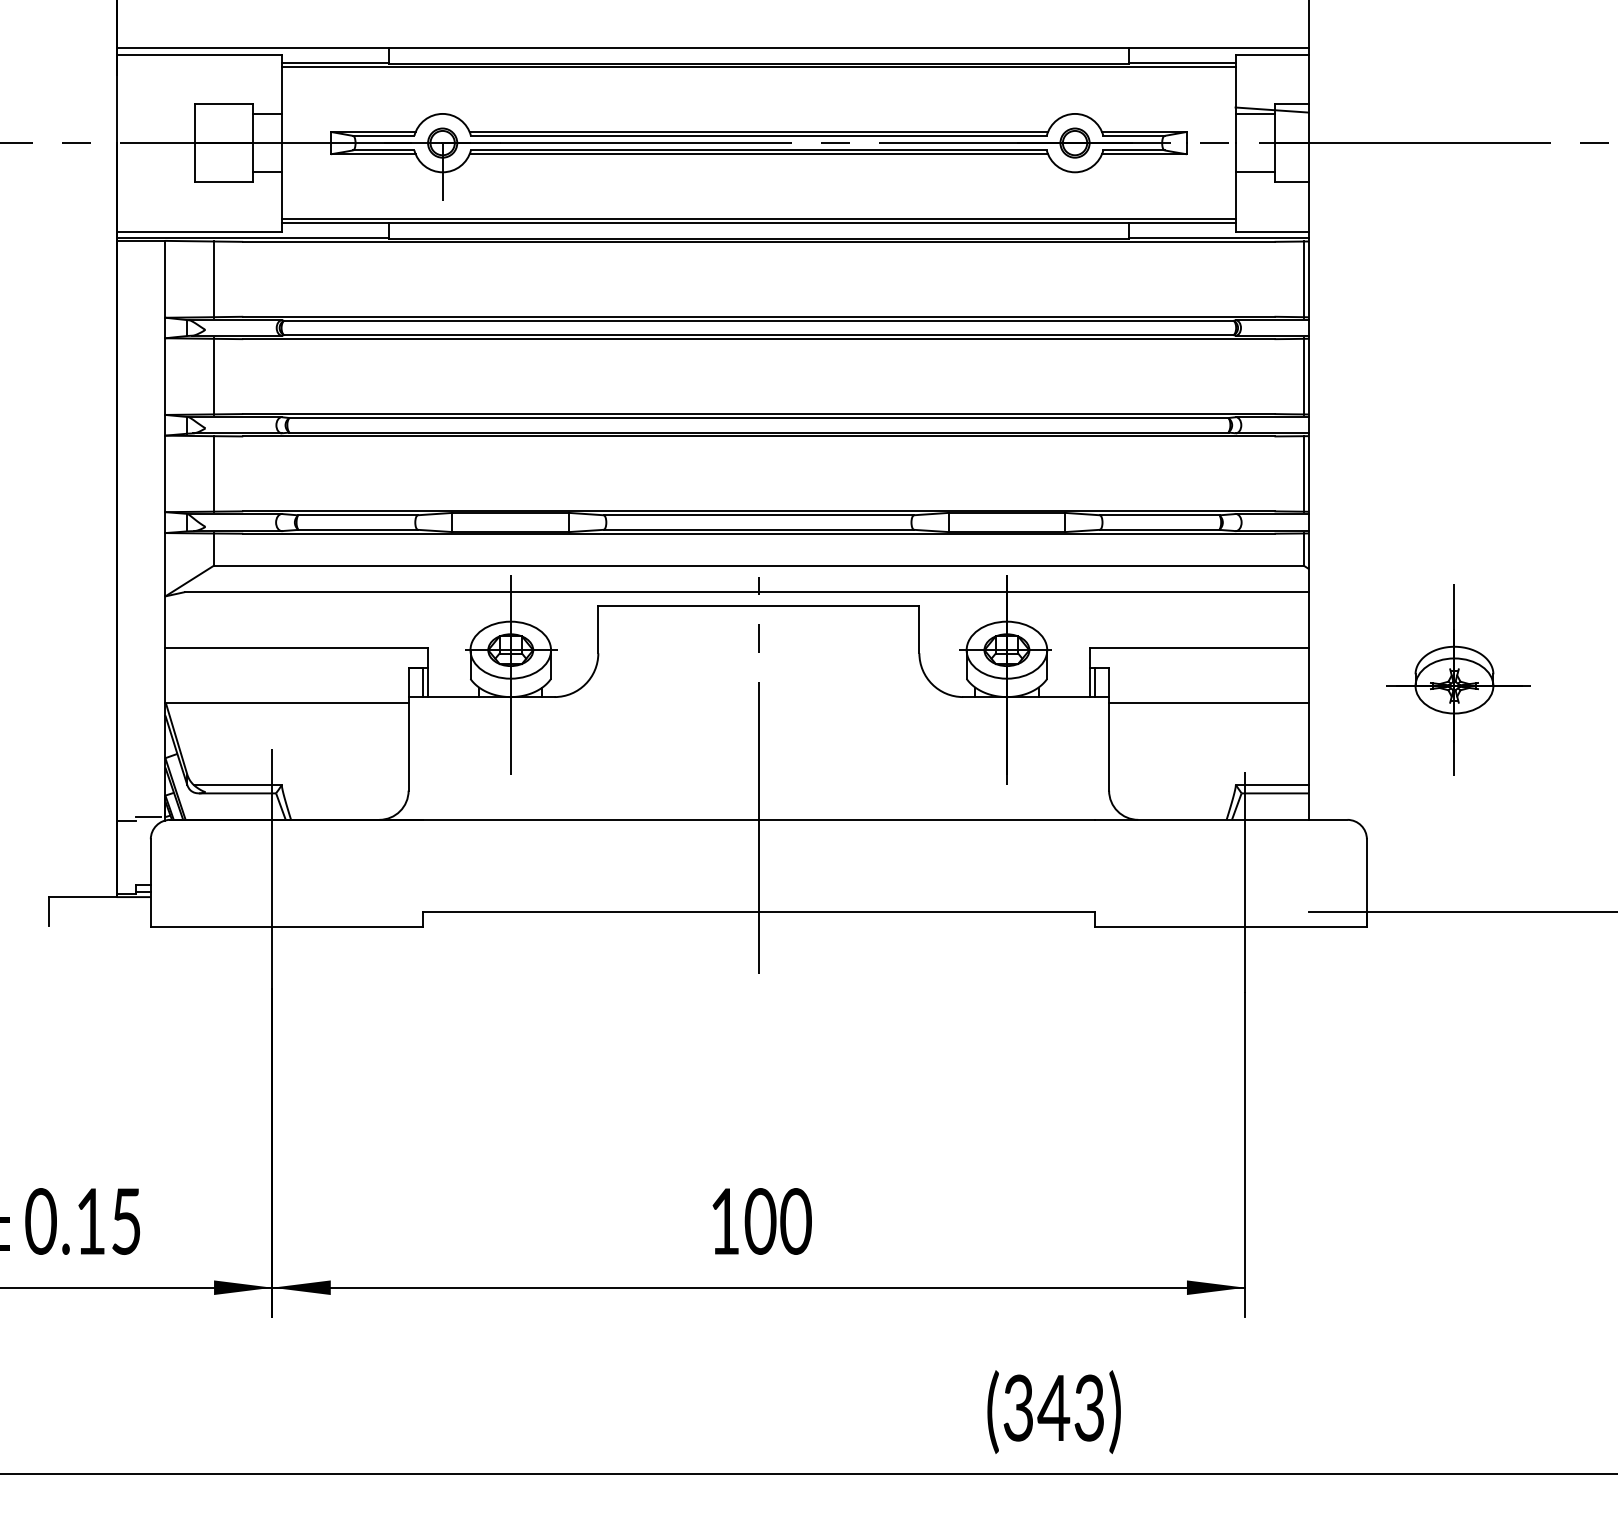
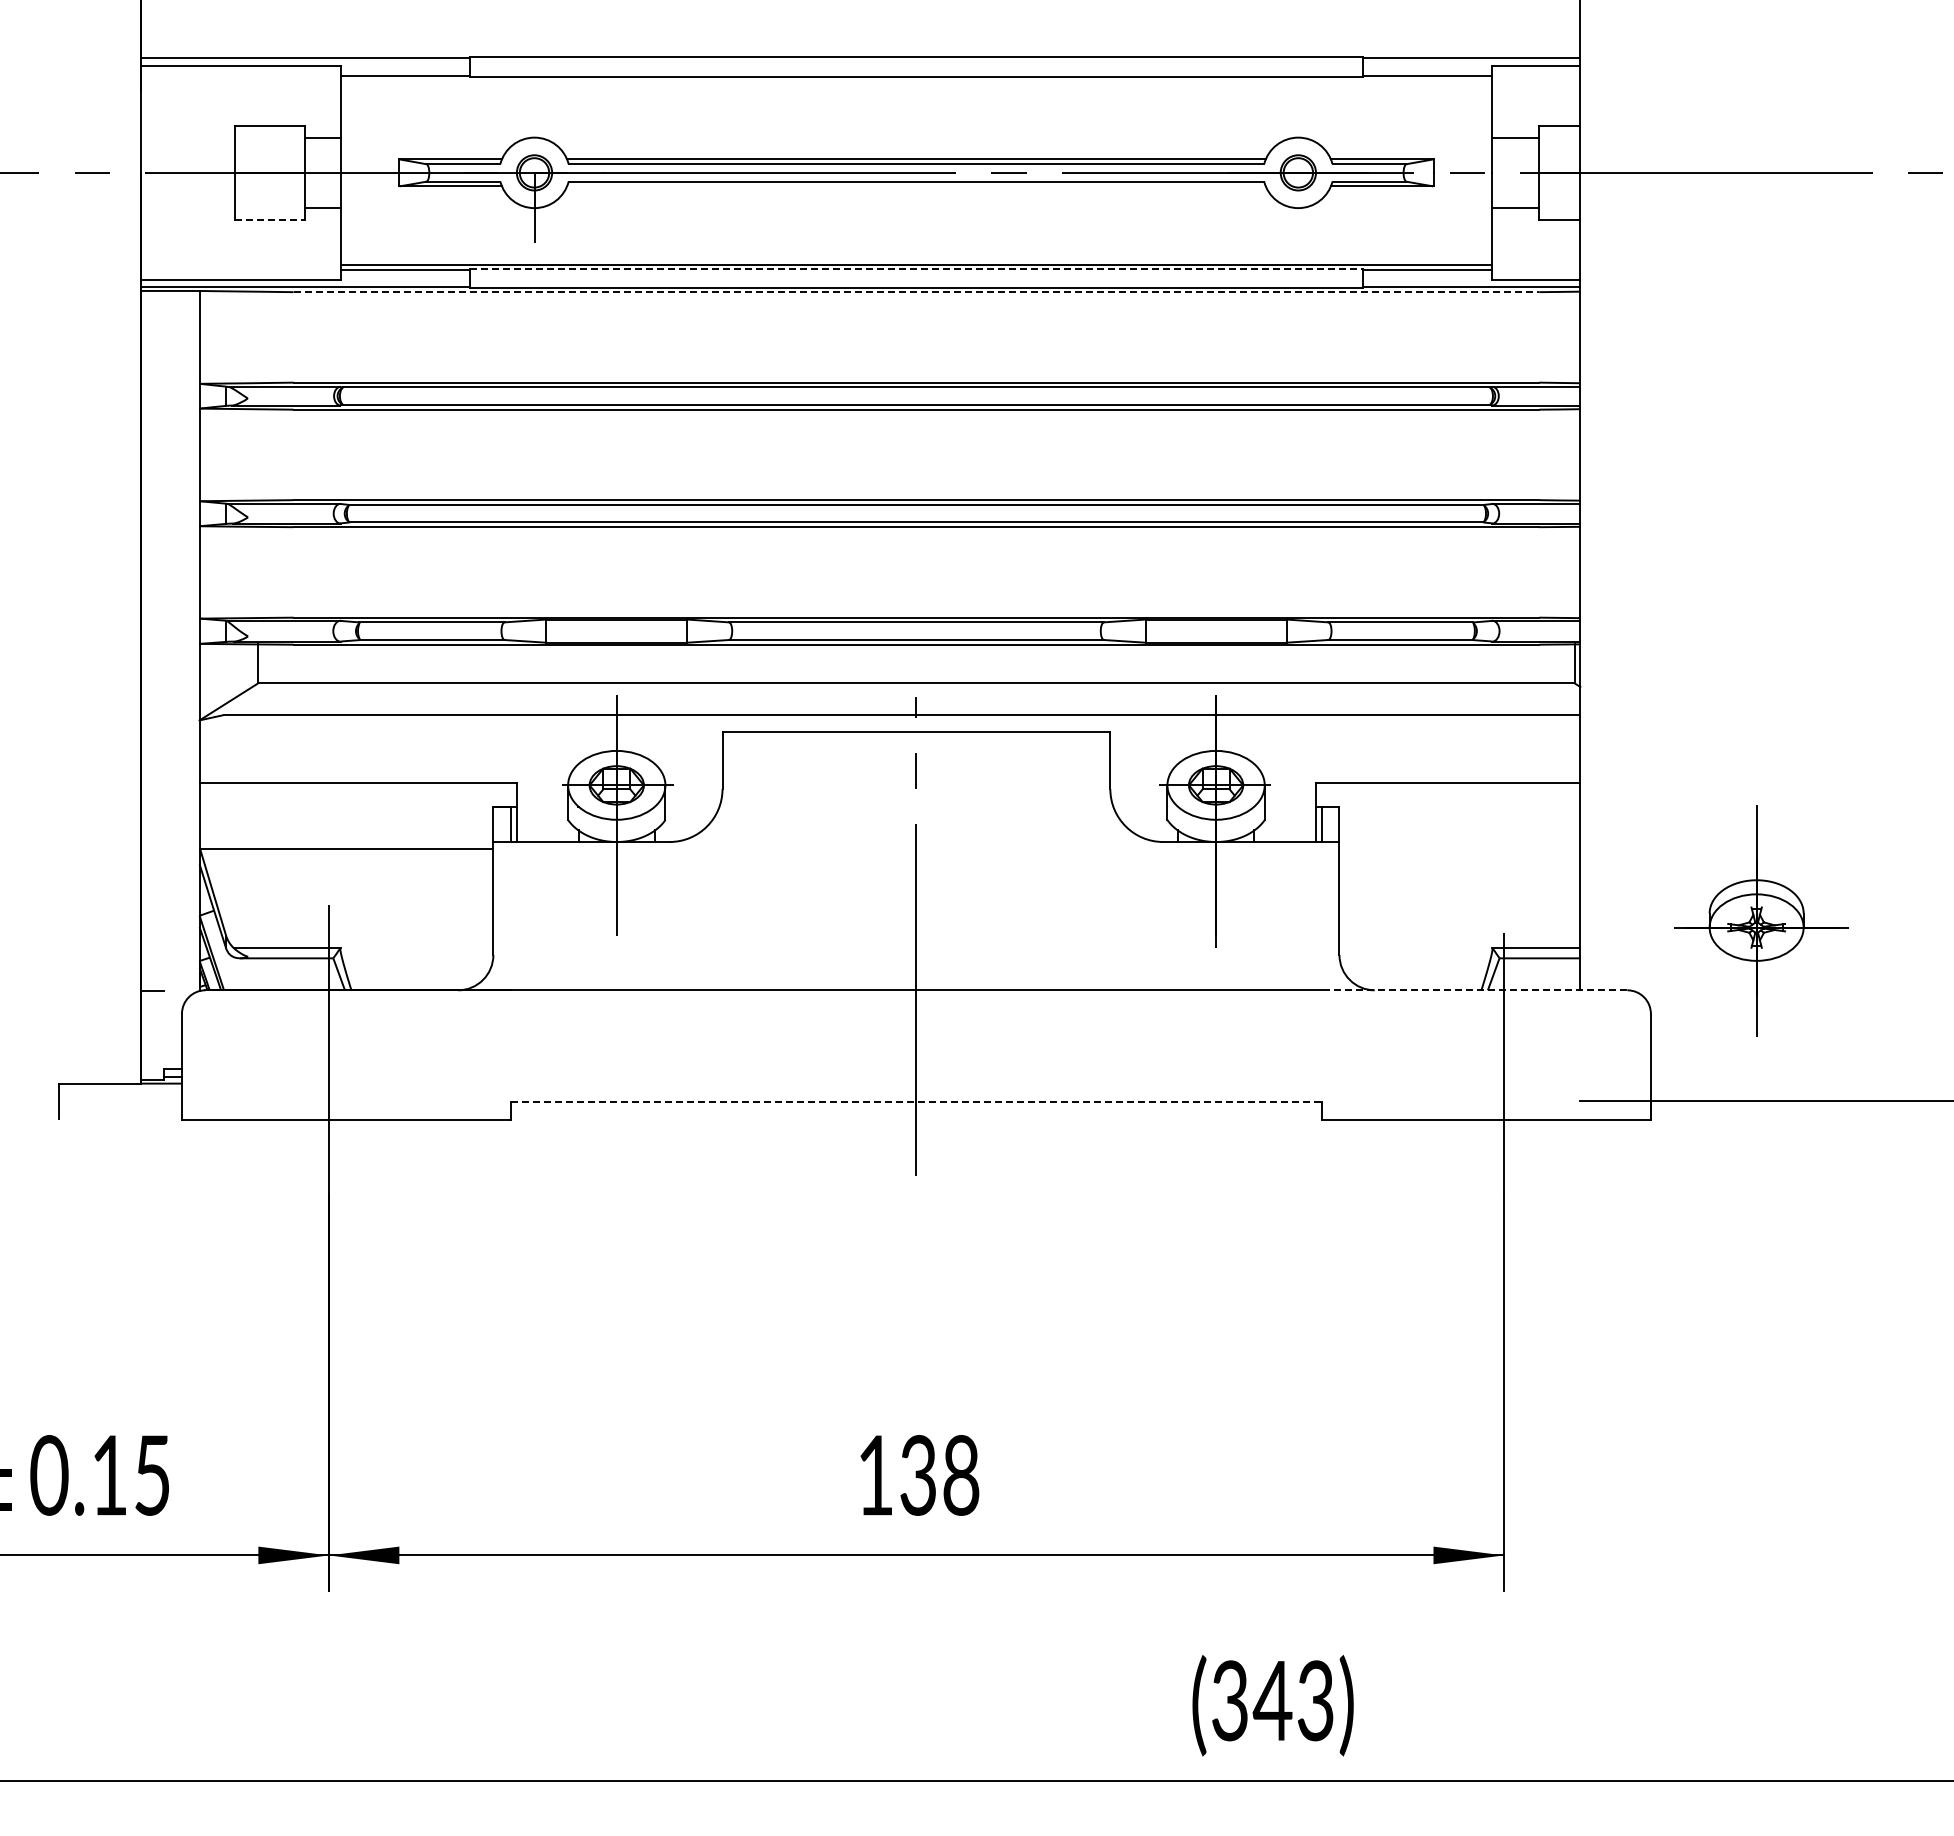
line: (758, 66) -> (916, 80), removed
line: (1272, 109) -> (1536, 132), removed
line: (758, 154) -> (916, 186), removed
line: (224, 181) -> (270, 219), solid -> dashed
line: (758, 223) -> (916, 269), solid -> dashed
line: (758, 242) -> (916, 292), solid -> dashed
line: (214, 278) -> (258, 336), removed
line: (1303, 278) -> (1574, 336), removed
line: (214, 376) -> (258, 454), removed
line: (1303, 376) -> (1574, 454), removed
line: (214, 473) -> (258, 572), removed
line: (1303, 473) -> (1574, 572), removed
part: (1458, 680) -> (1761, 920), moved
line: (1208, 703) -> (1459, 849), removed
line: (148, 817) -> (179, 987), removed
line: (1220, 820) -> (1474, 990), solid -> dashed
line: (758, 911) -> (916, 1101), solid -> dashed
text: (777, 1221) -> (939, 1475), 100 -> 138

